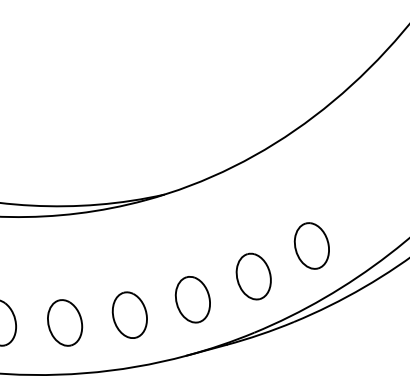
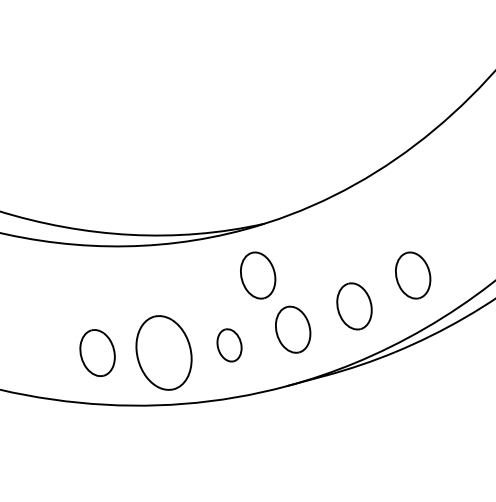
part: (158, 245) -> (258, 275), added
part: (129, 315) -> (229, 345), size x0.7
part: (65, 323) -> (164, 353), size x1.6

